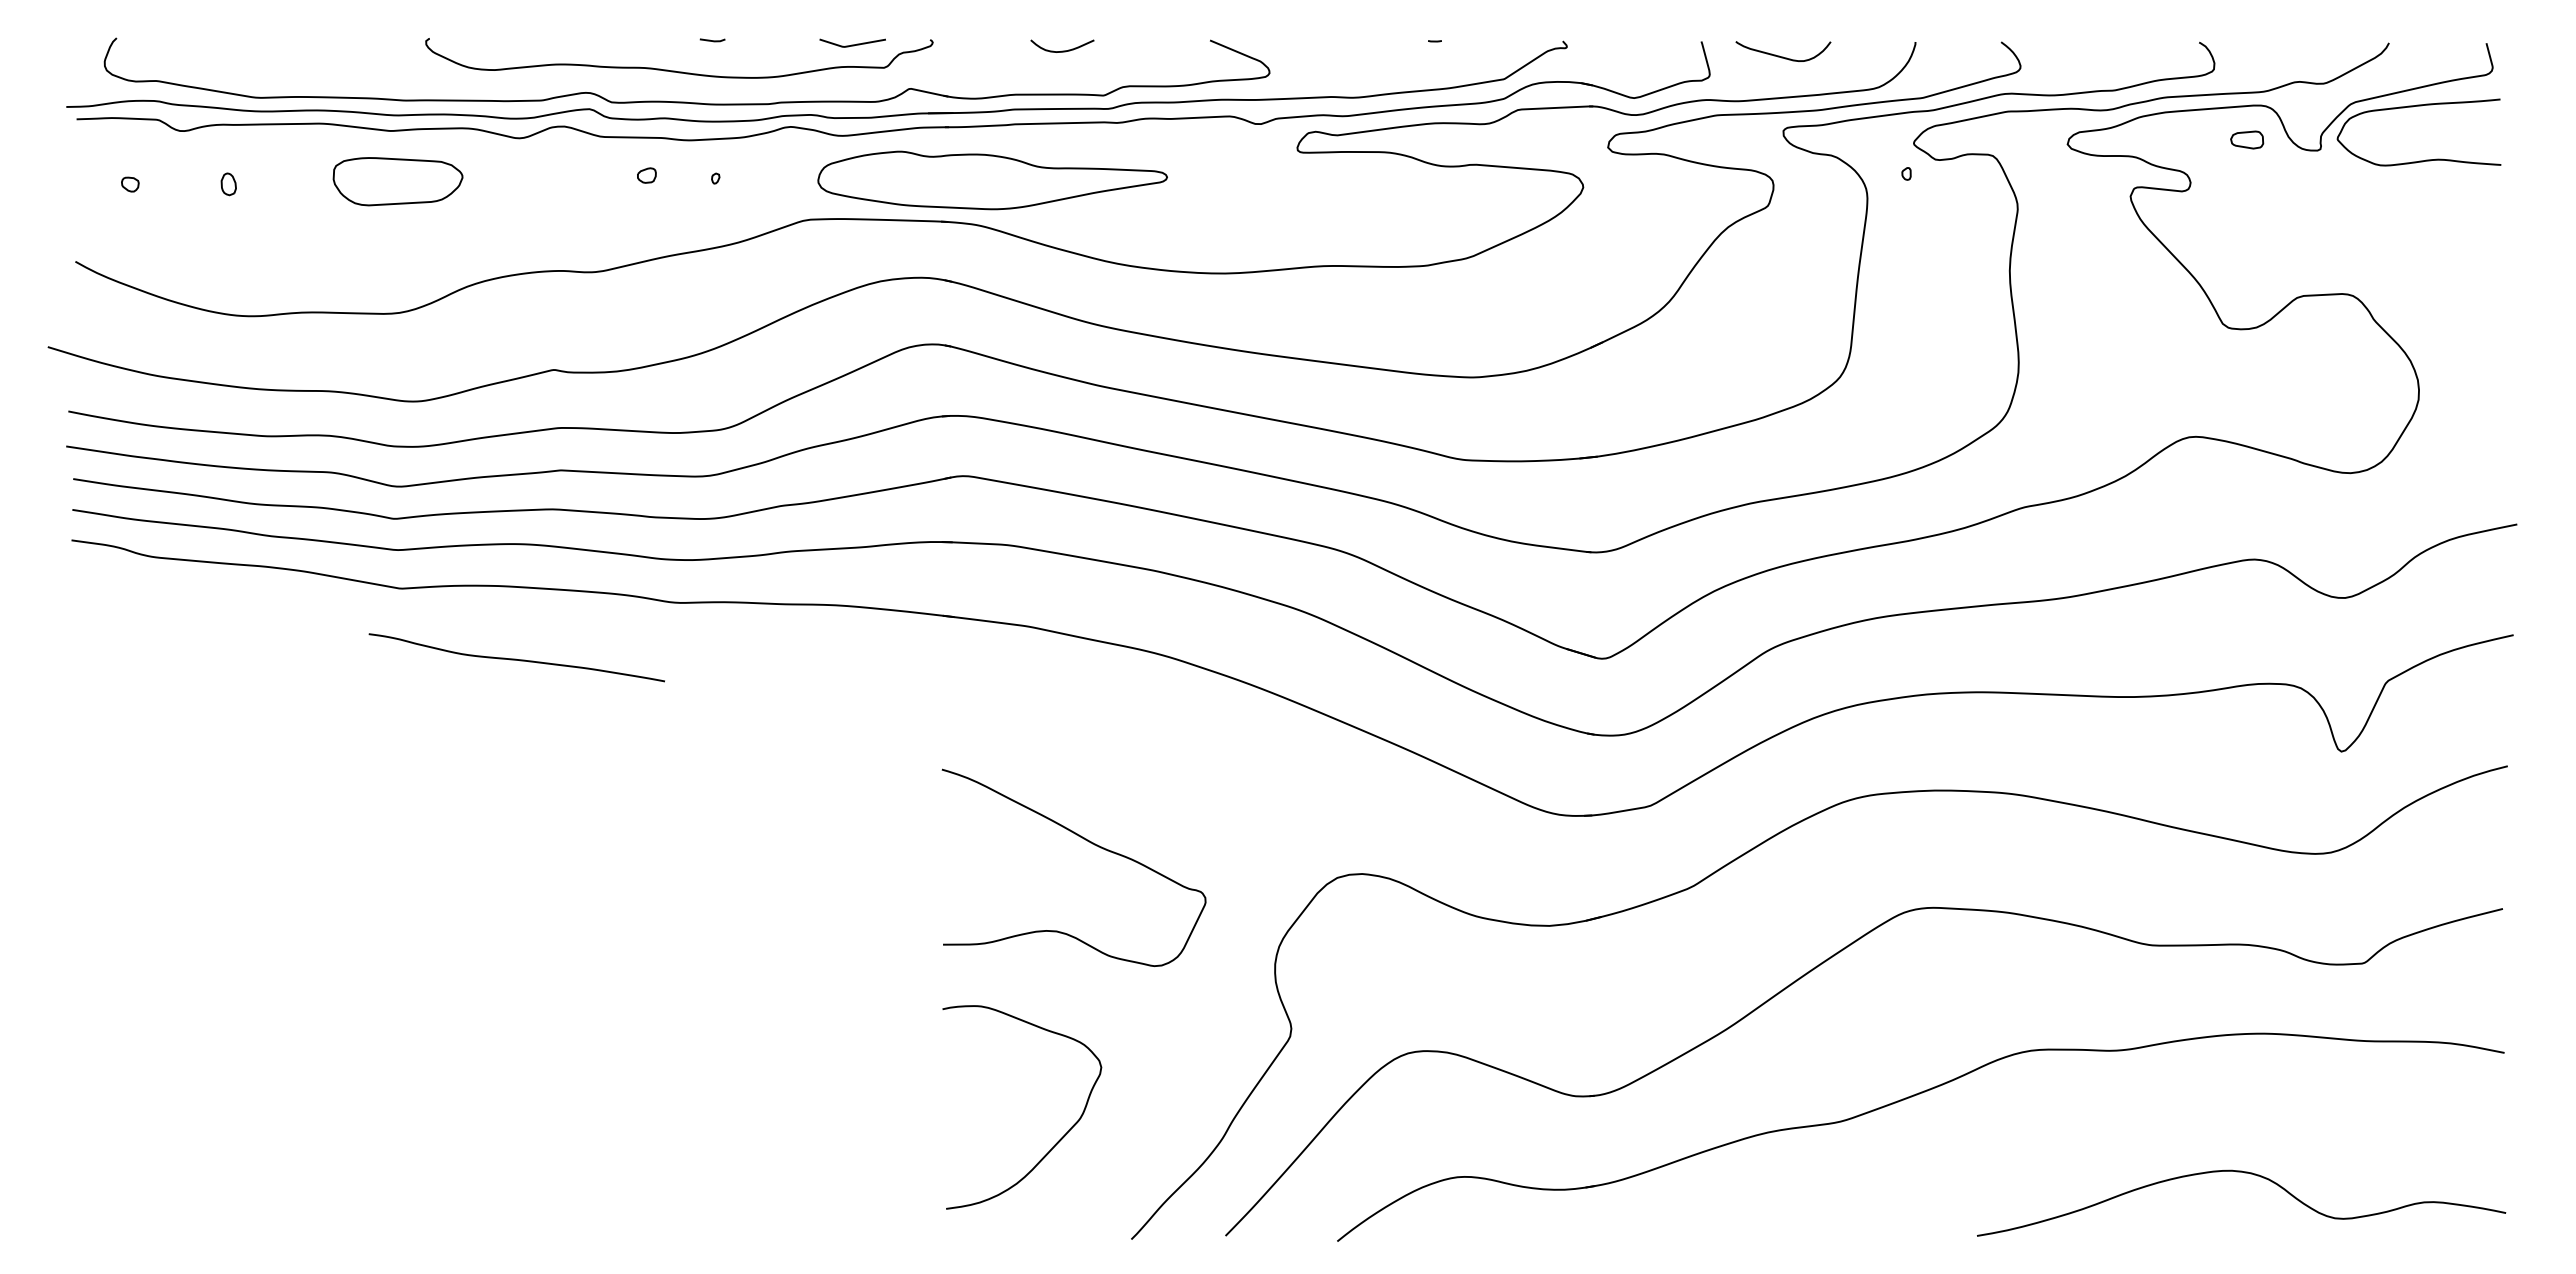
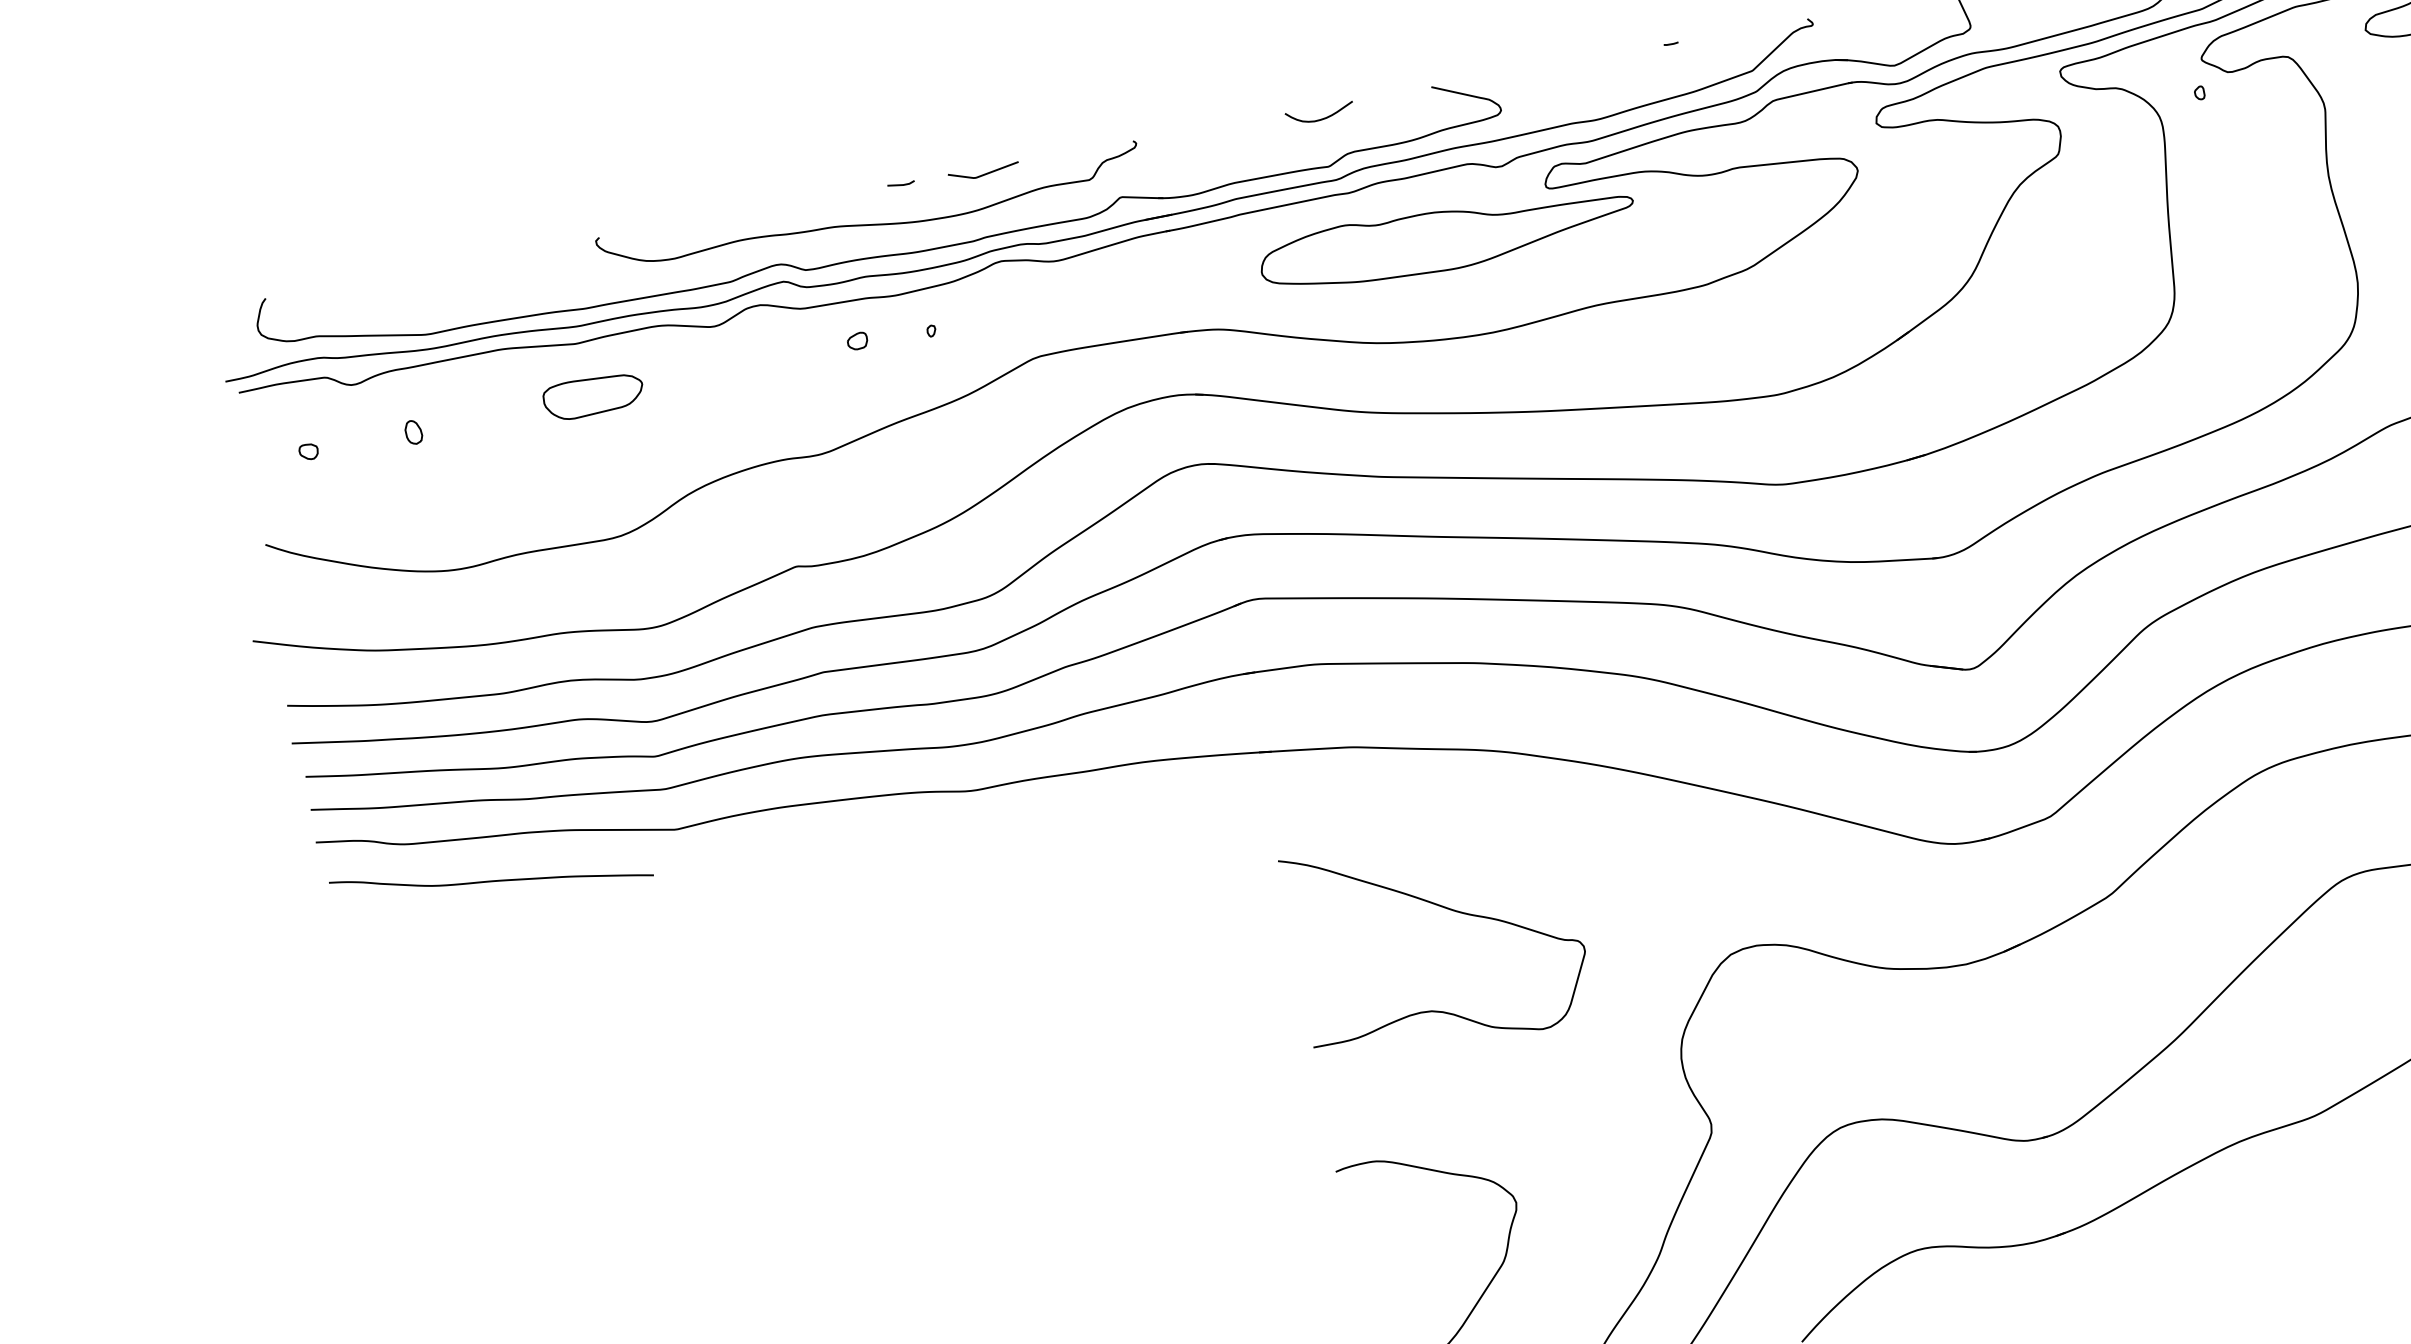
curve: (852, 44) -> (983, 173), moved
curve: (1062, 50) -> (1320, 118), moved
part: (992, 180) -> (1447, 238), moved
part: (398, 181) -> (594, 396), size x0.71
curve: (516, 658) -> (491, 879), moved
curve: (1090, 843) -> (1450, 910), moved

